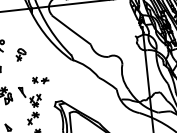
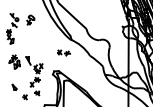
part: (20, 54) -> (30, 19), moved
part: (39, 79) -> (63, 52), moved

